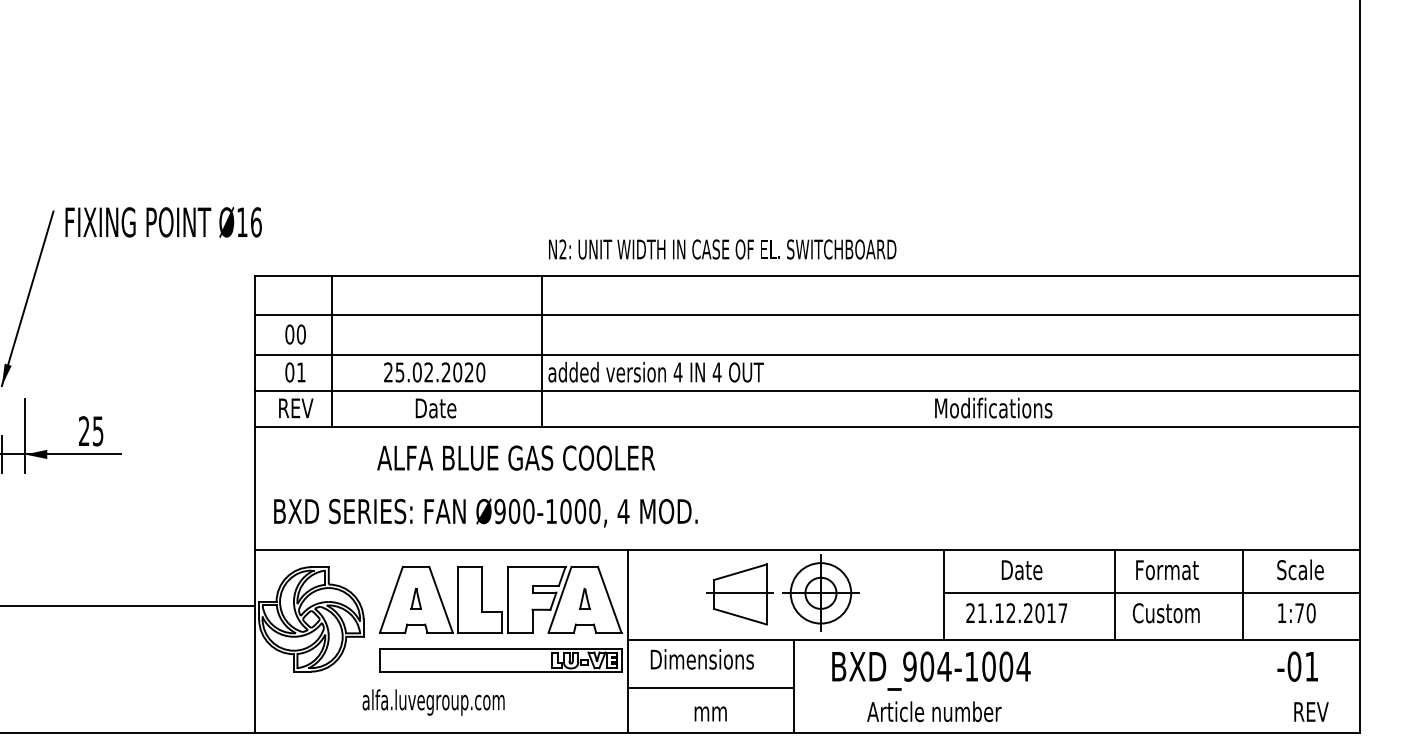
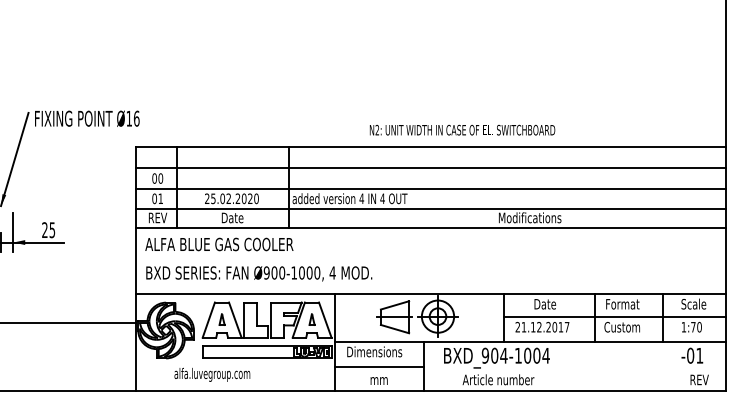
text: (722, 248) -> (462, 129), moved
text: (516, 458) -> (219, 244), moved
text: (433, 701) -> (212, 374), moved

